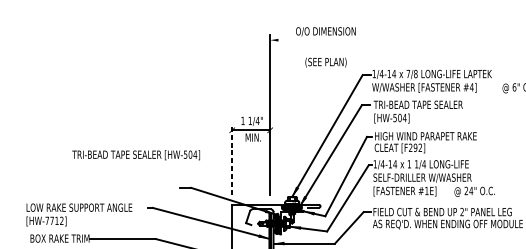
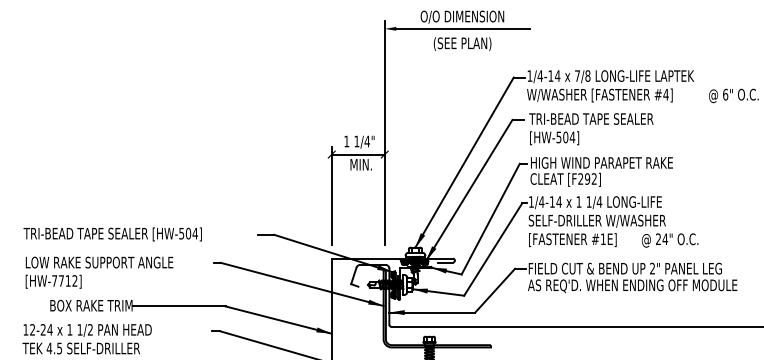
line: (326, 39) -> (463, 28), added
text: (325, 62) -> (462, 44), moved
text: (136, 155) -> (112, 234), moved
line: (232, 159) -> (331, 195), dashed -> solid
text: (79, 214) -> (99, 272), moved

